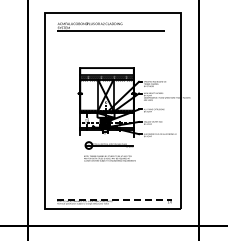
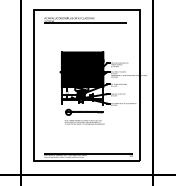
fill: (106, 90) -> (82, 69), added
line: (115, 199) -> (89, 154), dashed -> solid

